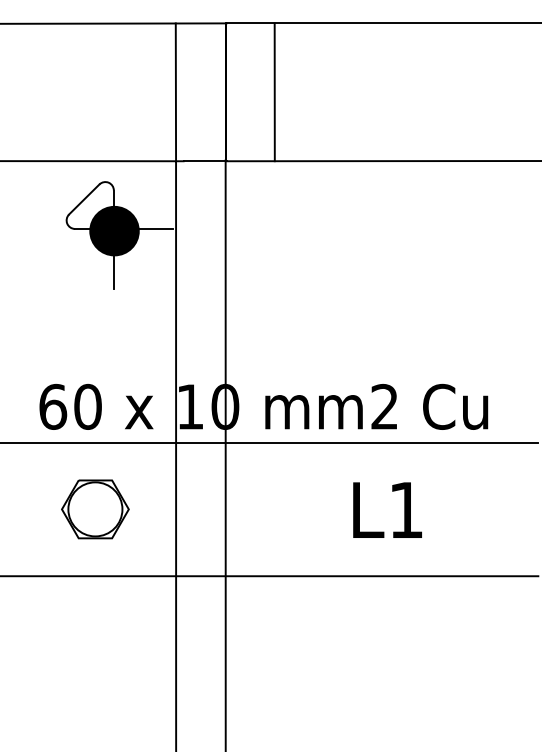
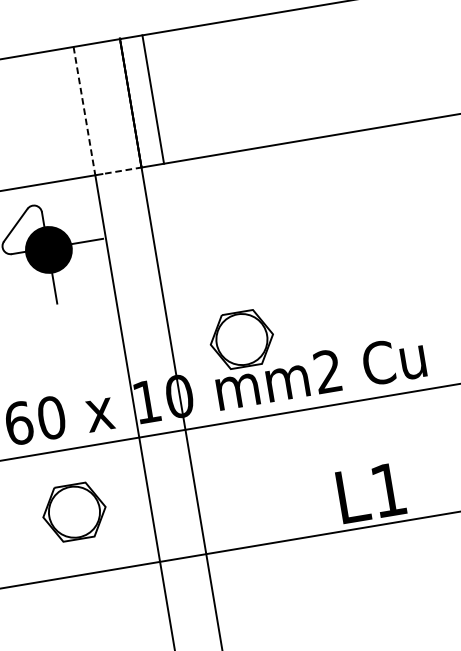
line: (274, 92) -> (153, 99), moved
line: (175, 93) -> (84, 112), solid -> dashed
line: (204, 161) -> (121, 171), solid -> dashed
part: (300, 358) -> (242, 339), added
text: (387, 509) -> (371, 492), moved

